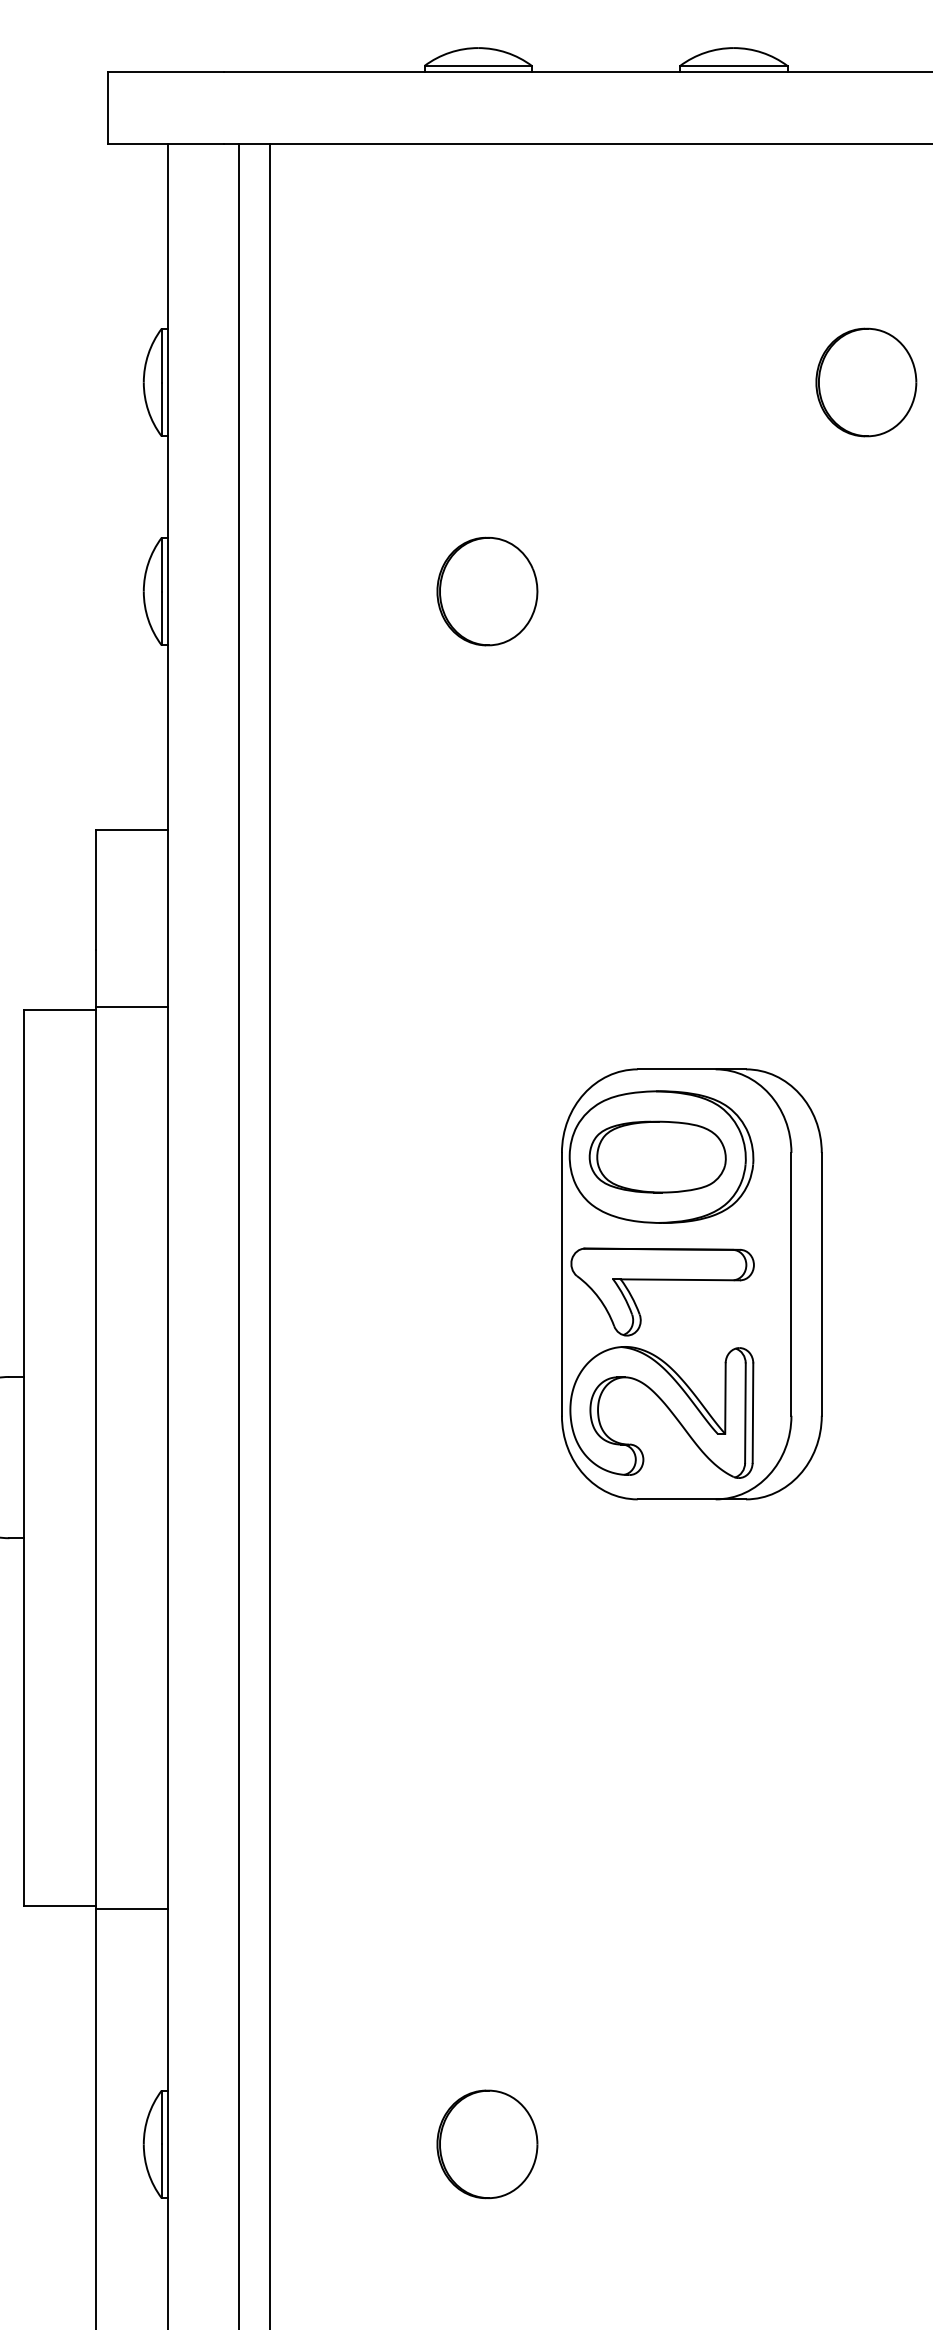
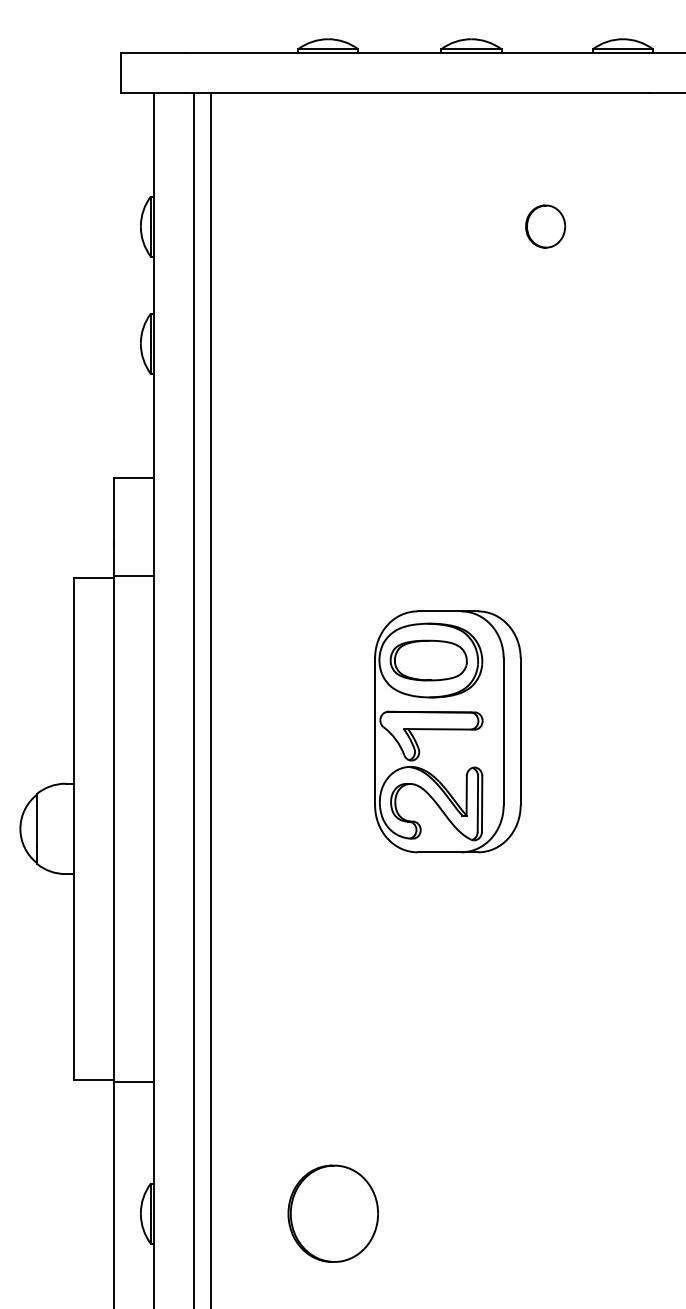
part: (866, 382) -> (545, 226), size x0.7
part: (487, 591) -> (333, 343), removed
part: (487, 2144) -> (333, 1213), size x1.6

